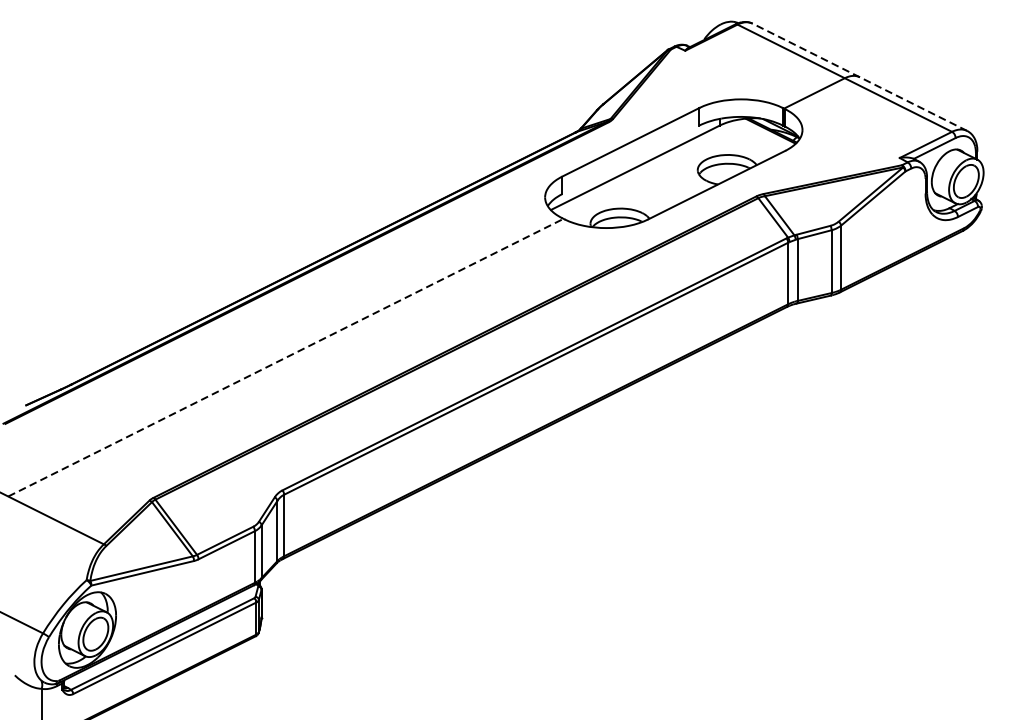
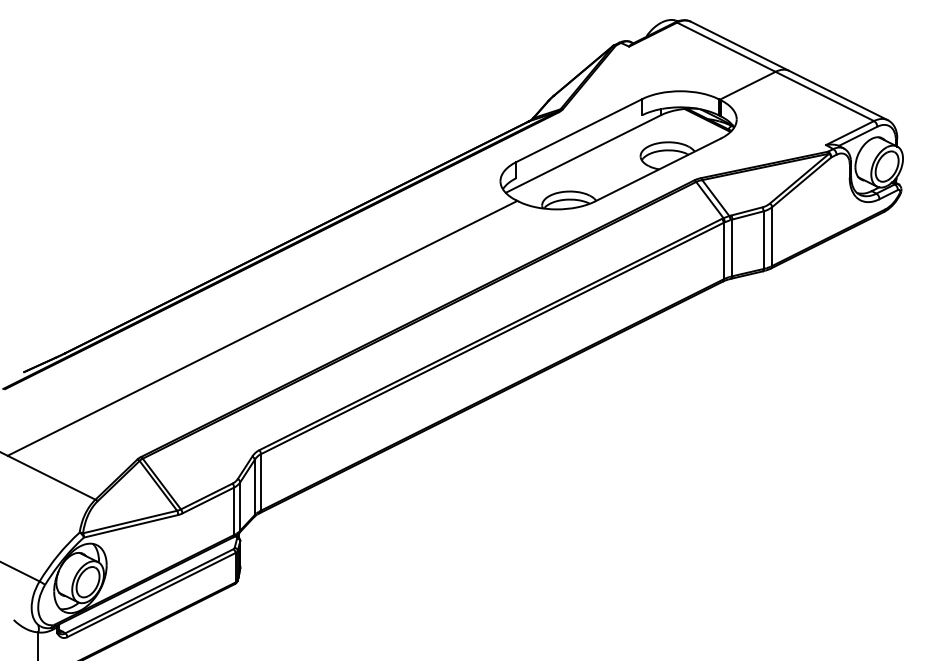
line: (858, 76) -> (788, 70), dashed -> solid
line: (285, 357) -> (262, 328), dashed -> solid

